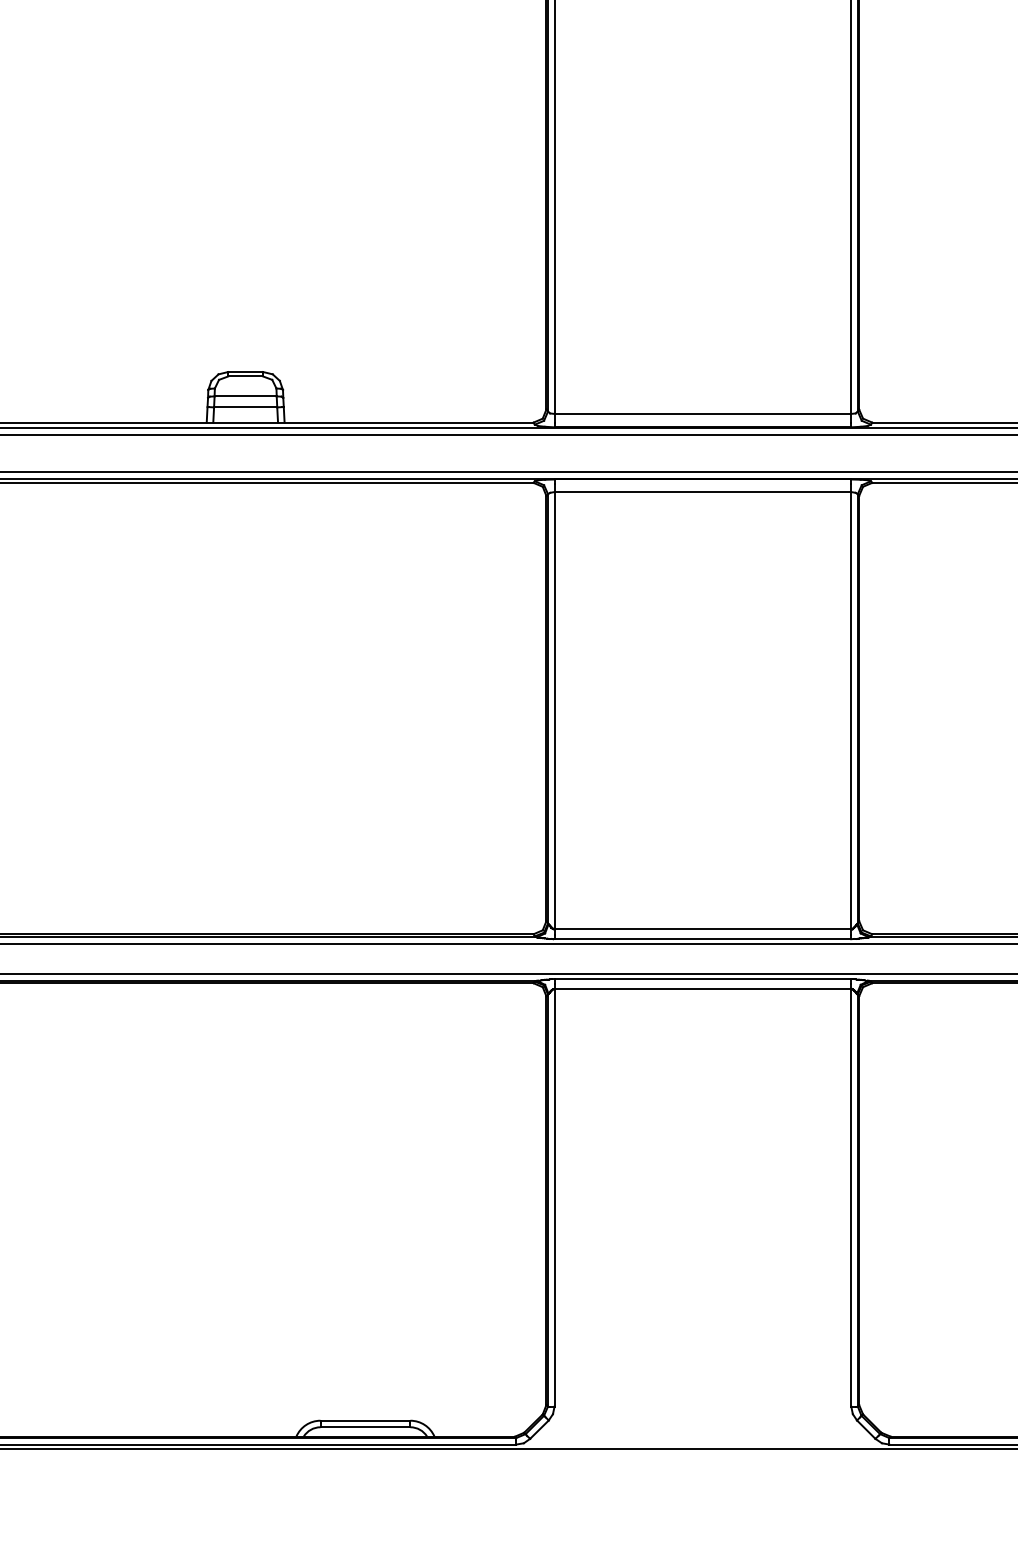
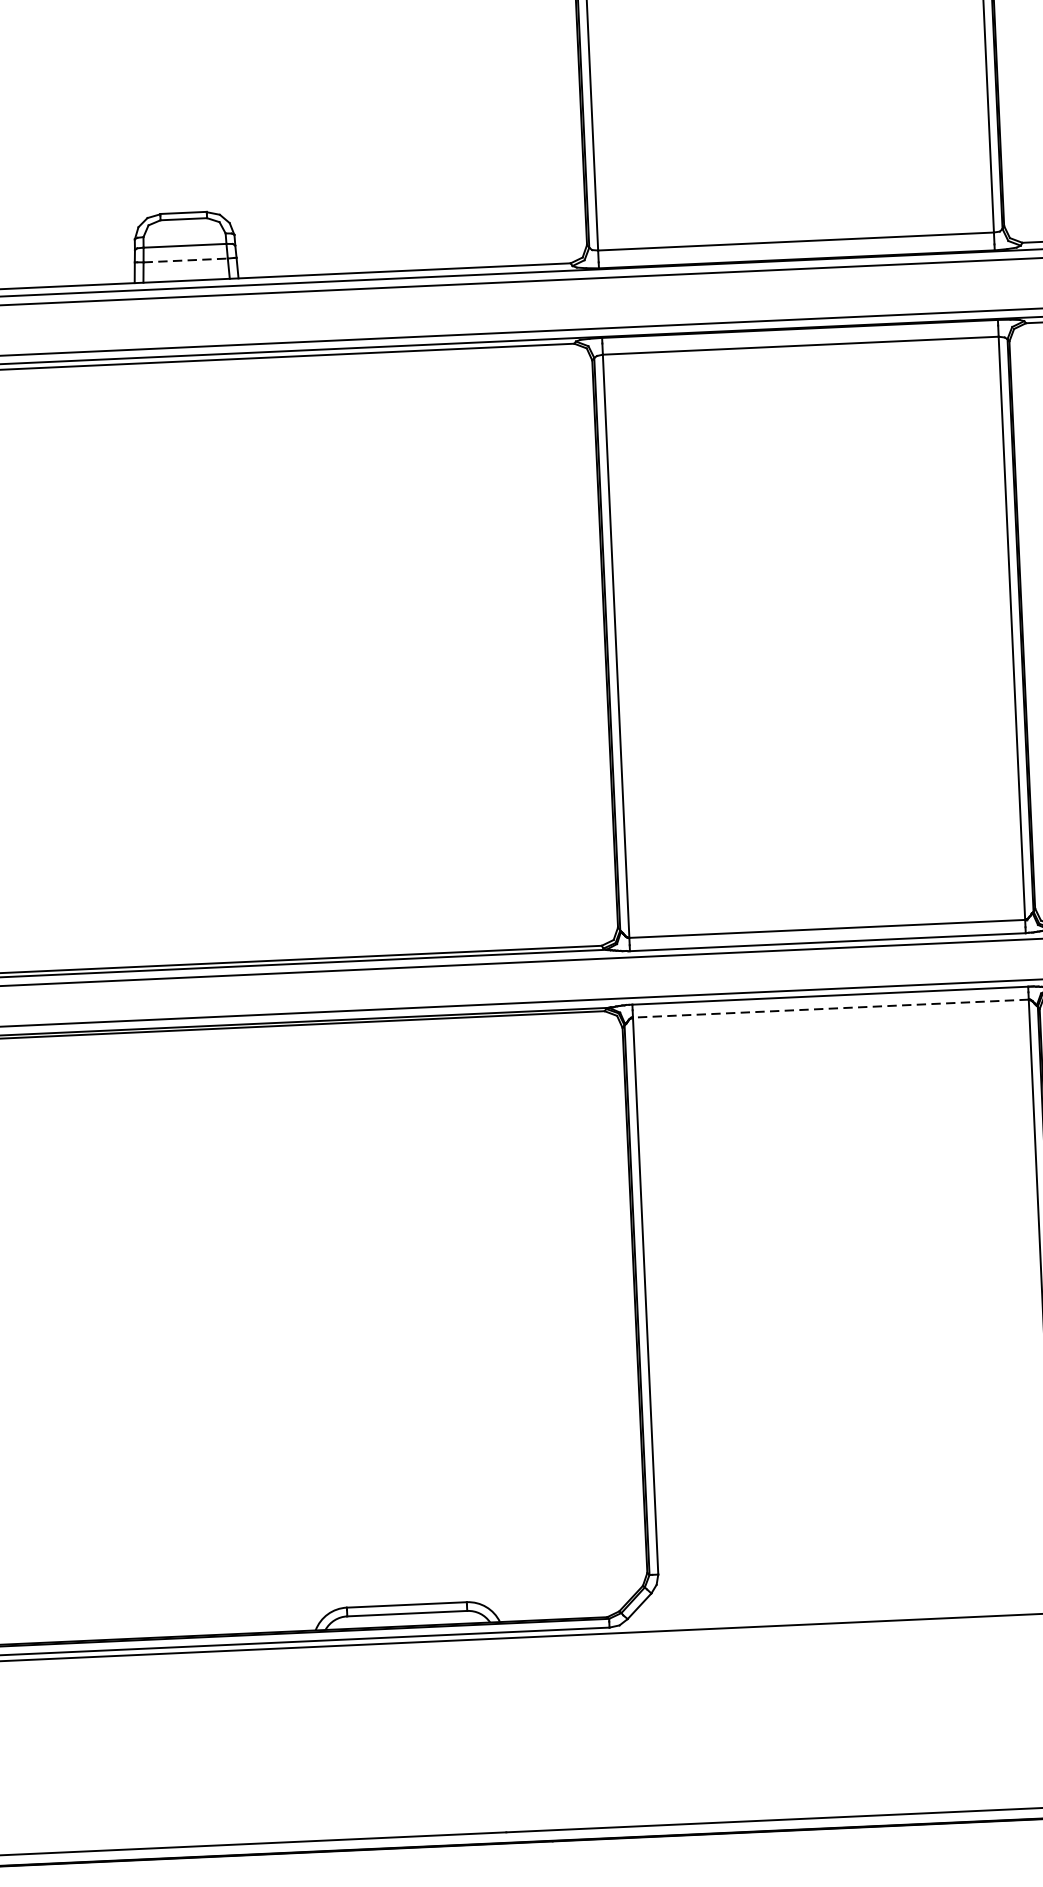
line: (245, 407) -> (185, 260), solid -> dashed
line: (702, 989) -> (830, 1009), solid -> dashed

